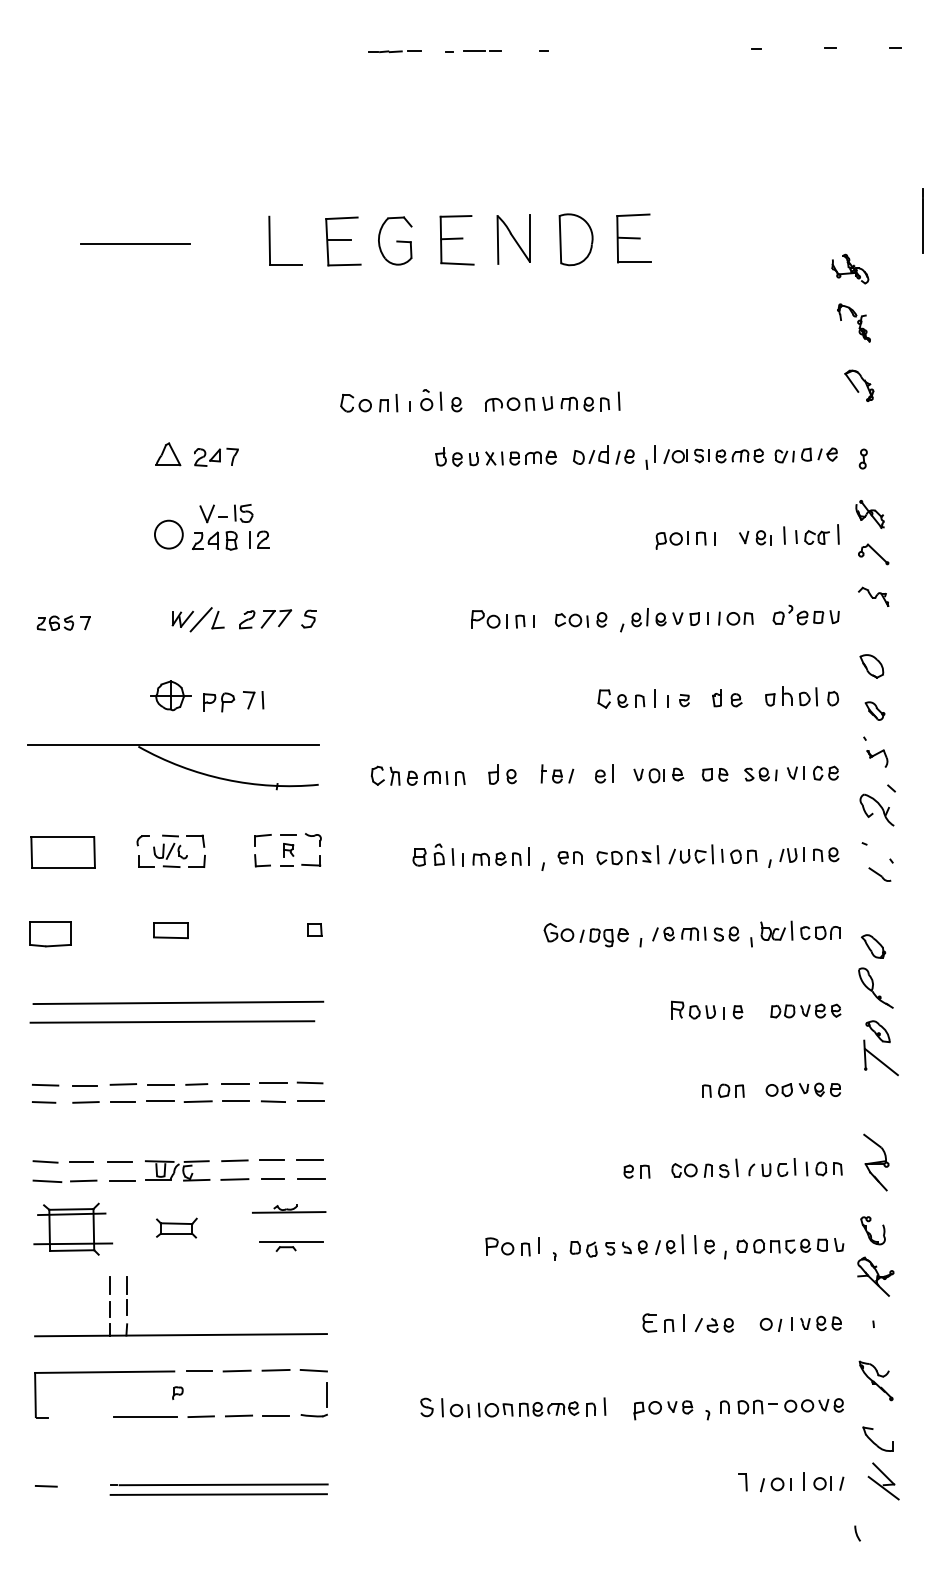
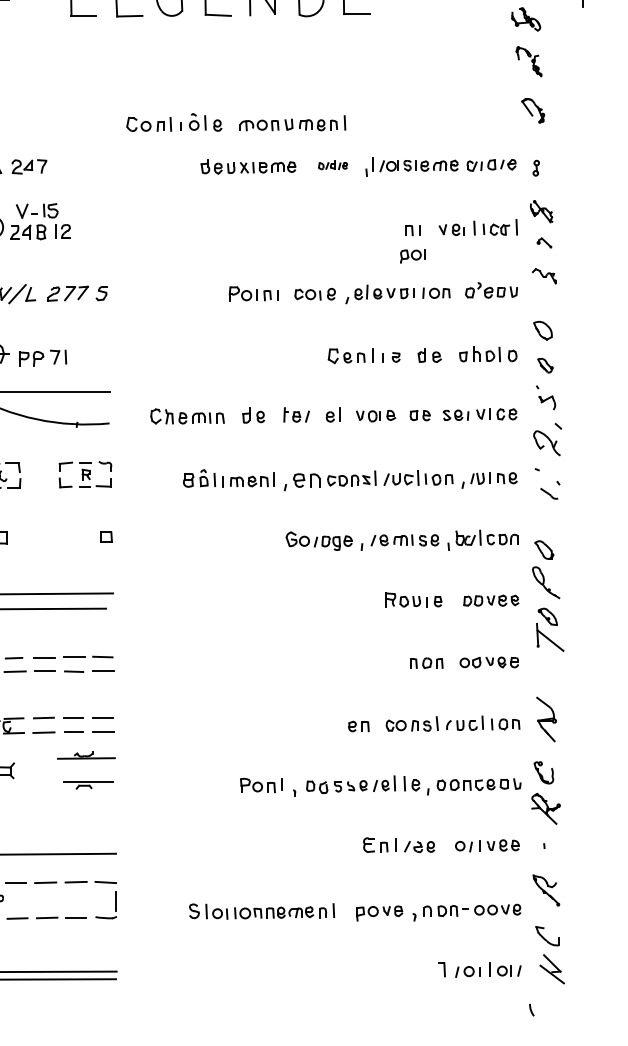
part: (603, 454) -> (332, 164), size x0.6
part: (671, 540) -> (412, 256), moved
part: (873, 554) -> (544, 243), size x0.6
part: (569, 857) -> (306, 480), size x1.4

